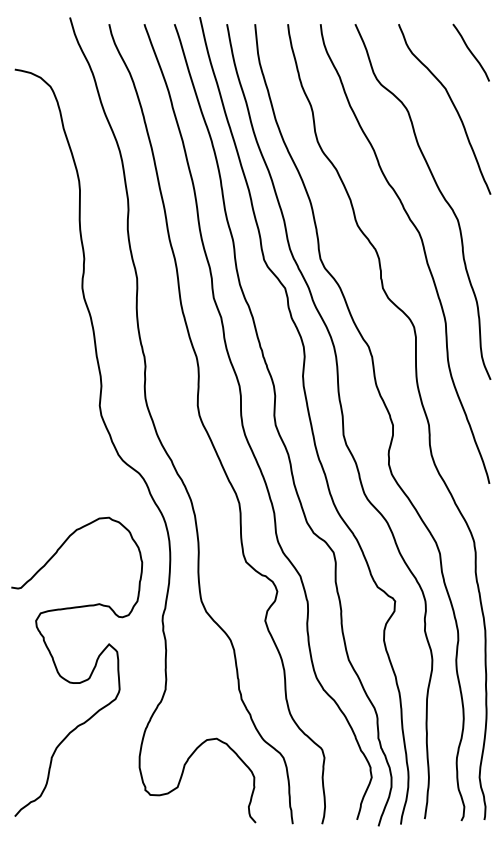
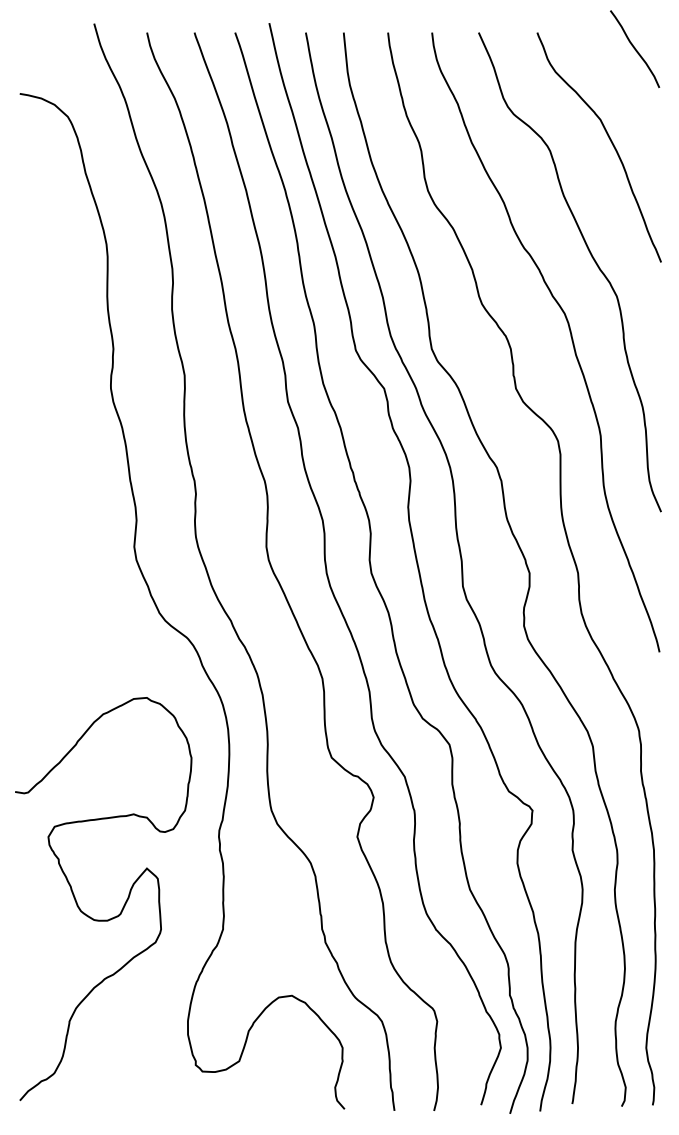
curve: (471, 52) -> (635, 48), moved

